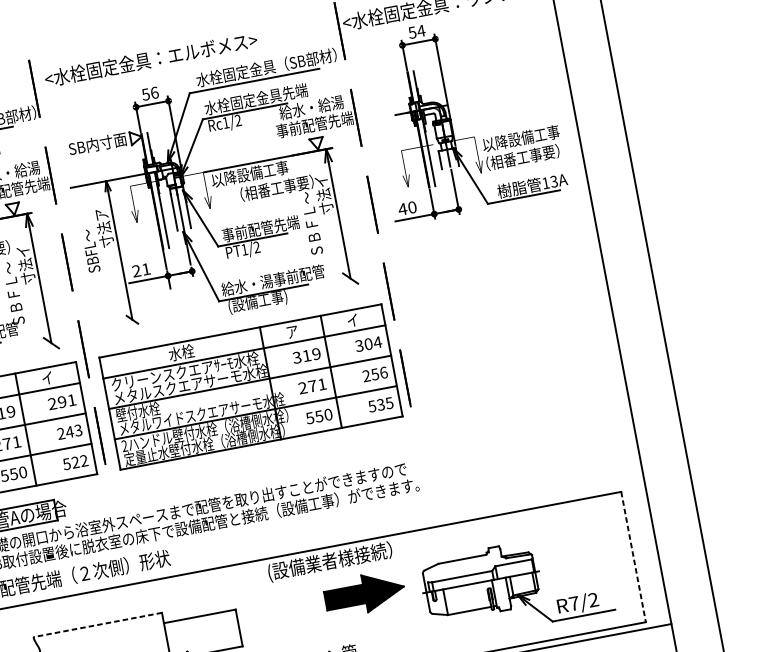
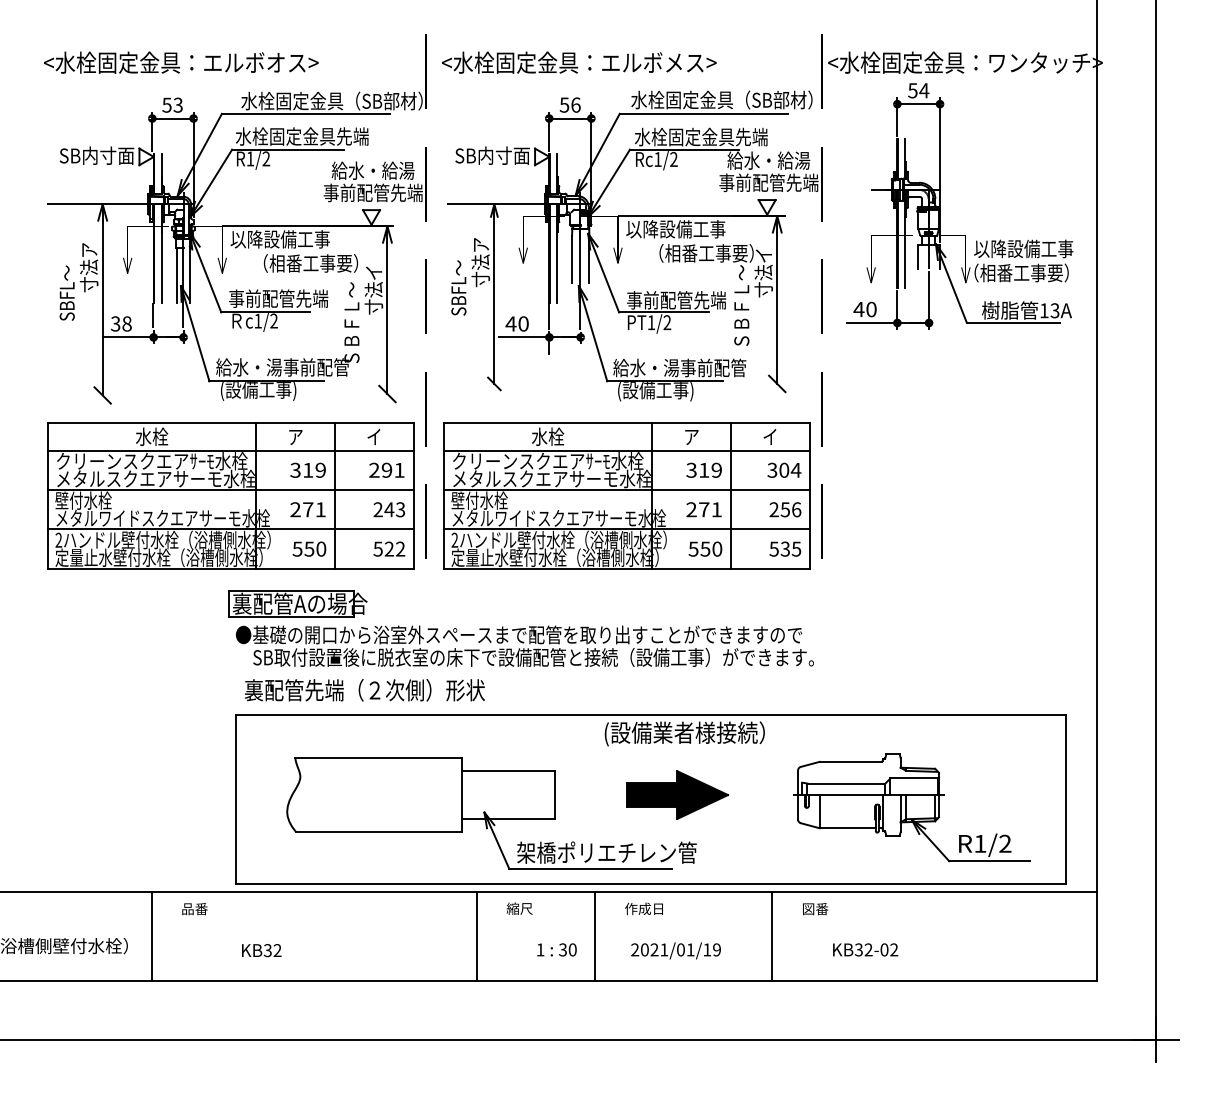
text: (140, 269) -> (516, 323), 21 -> 40
line: (633, 557) -> (1065, 800), dashed -> solid
part: (364, 593) -> (677, 794), moved
text: (574, 603) -> (980, 843), R7/2 -> R1/2
line: (97, 624) -> (378, 757), dashed -> solid

